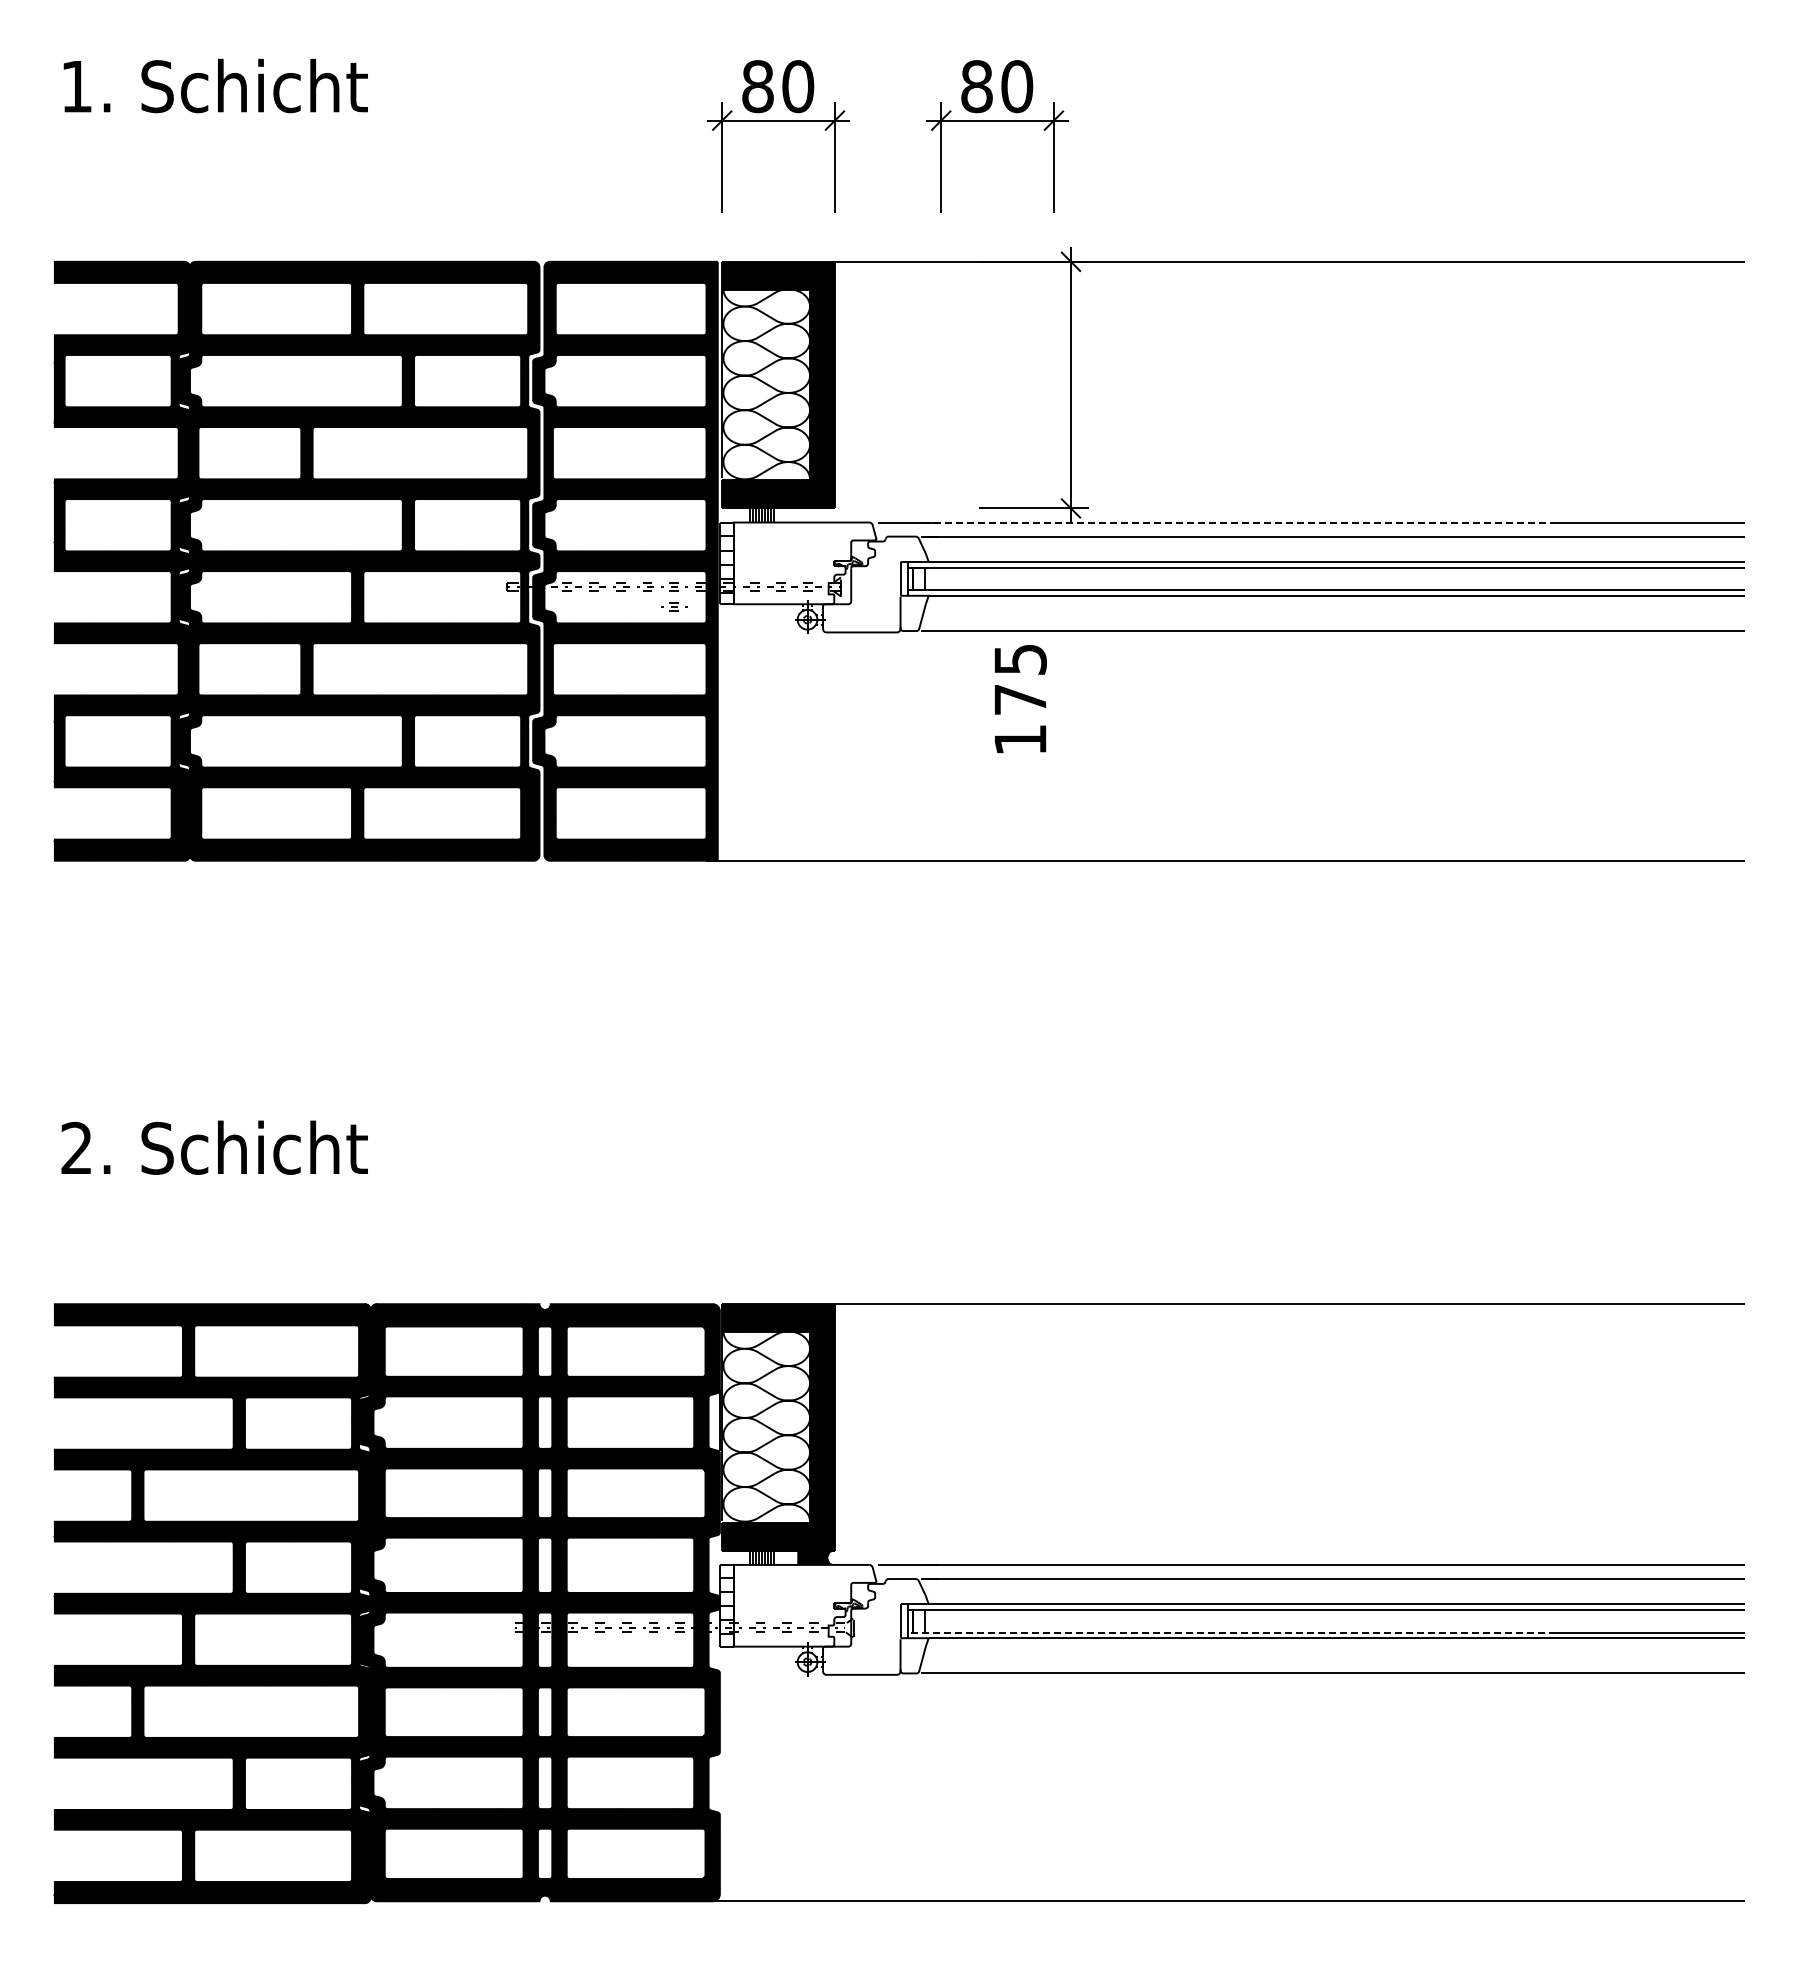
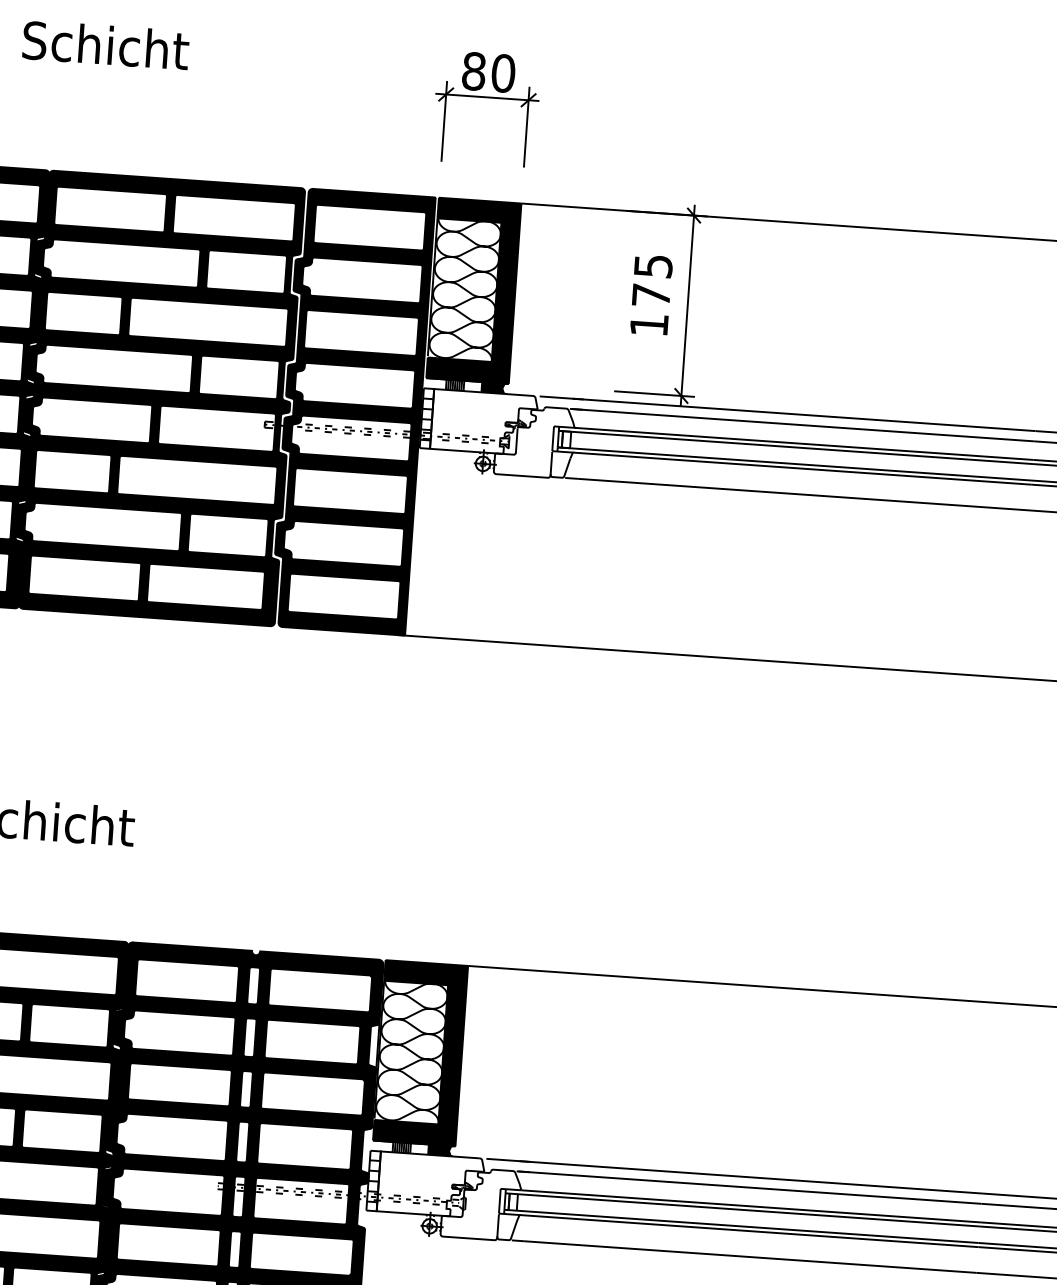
part: (997, 121) -> (647, 109), removed
fill: (815, 515) -> (494, 388), added
line: (1240, 522) -> (804, 414), dashed -> solid
part: (674, 606) -> (386, 447), removed
text: (1020, 699) -> (651, 295), moved
line: (1231, 1632) -> (741, 1226), dashed -> solid

